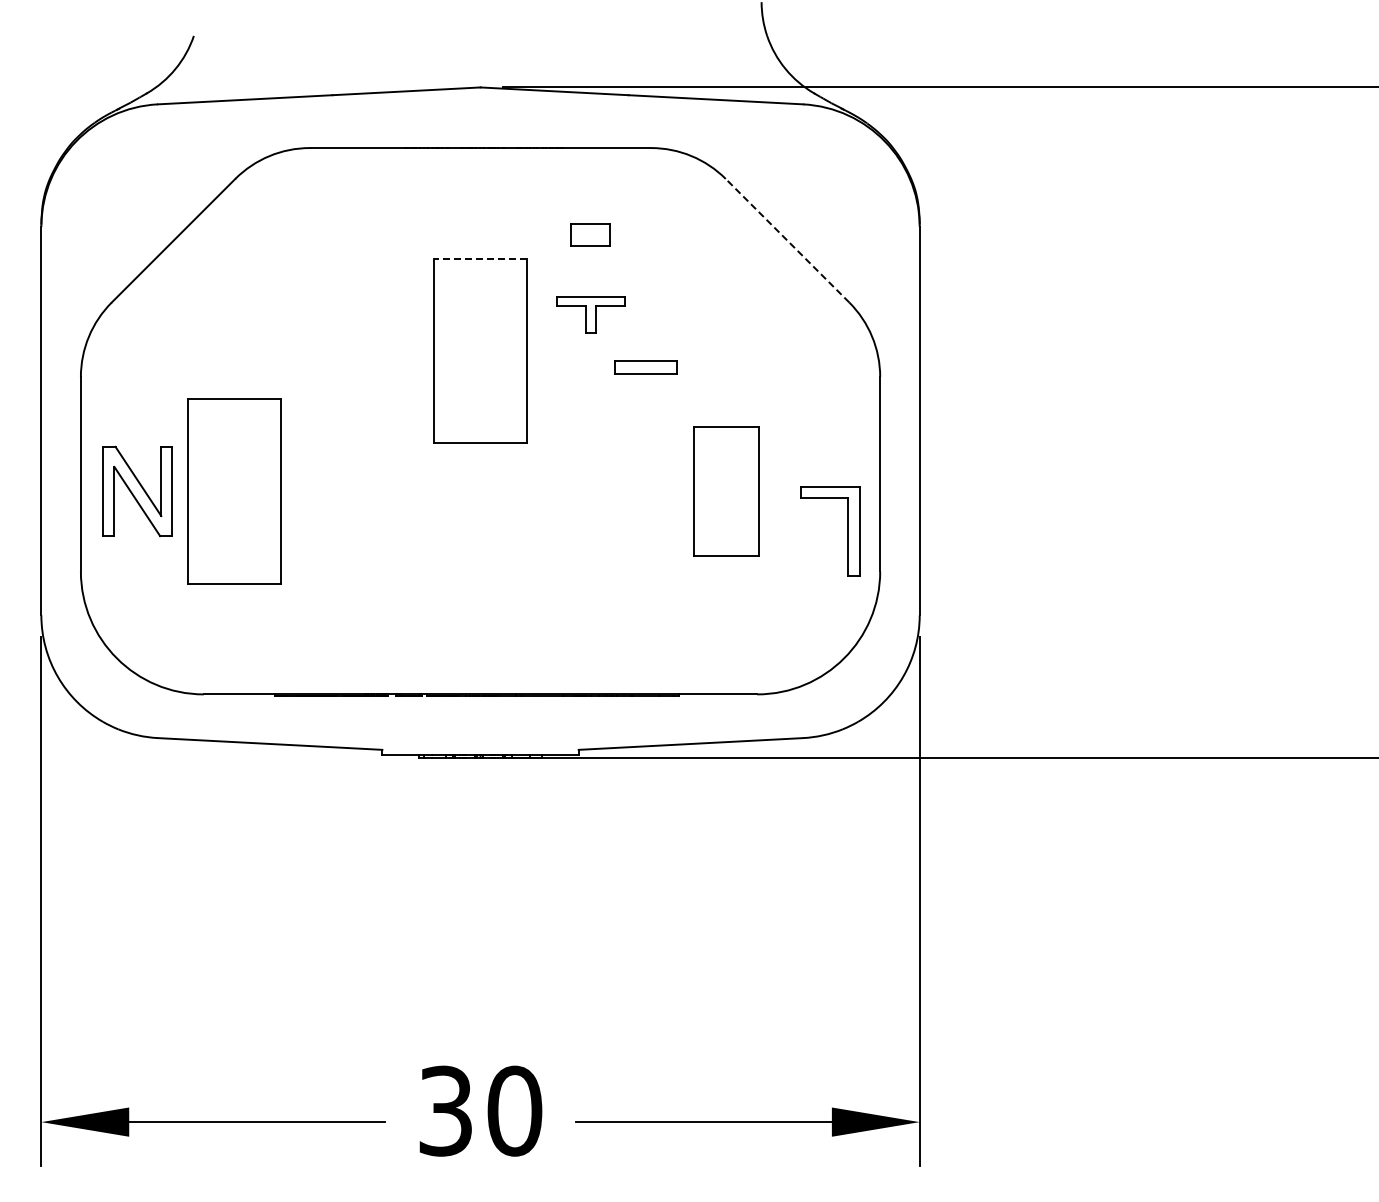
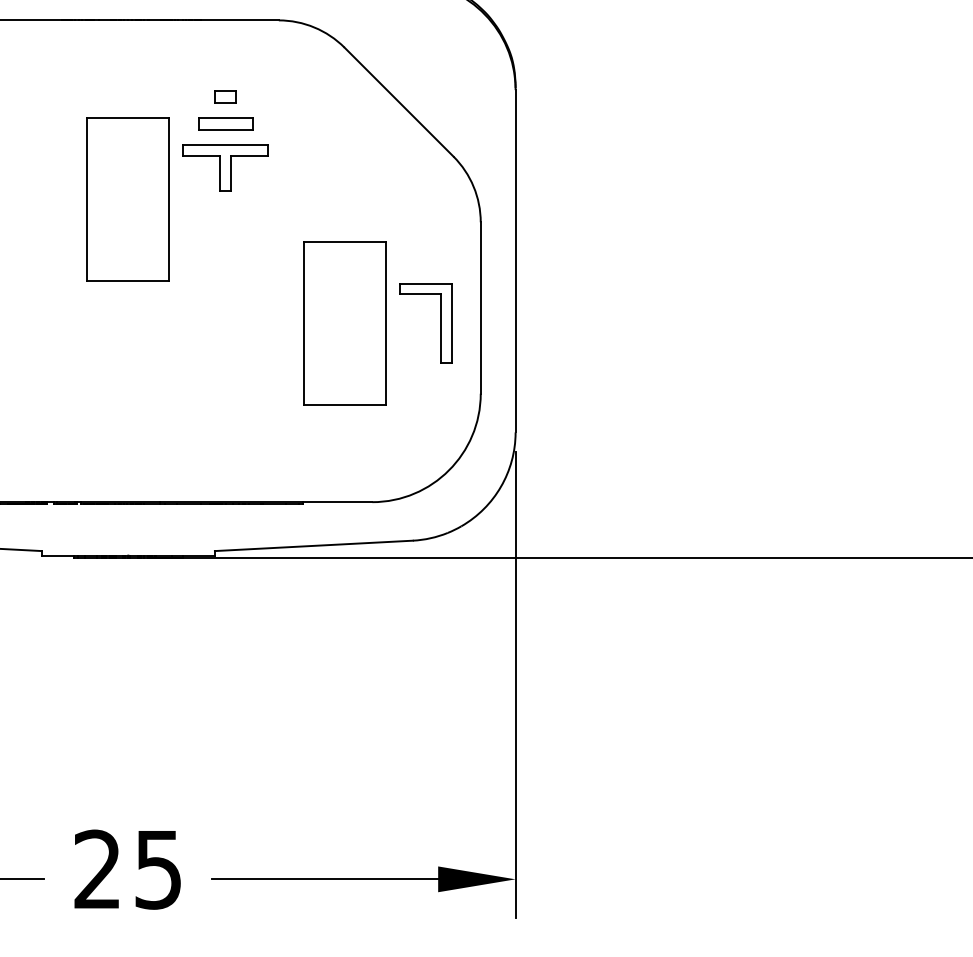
part: (590, 235) -> (225, 97), size x0.62
line: (787, 240) -> (399, 101), dashed -> solid
line: (480, 258) -> (128, 117), dashed -> solid
part: (590, 314) -> (225, 167), size x1.43
part: (645, 367) -> (225, 123), moved
part: (726, 491) -> (345, 323), size x1.43
part: (847, 531) -> (441, 323), moved
text: (480, 1110) -> (128, 869), 30 -> 25

